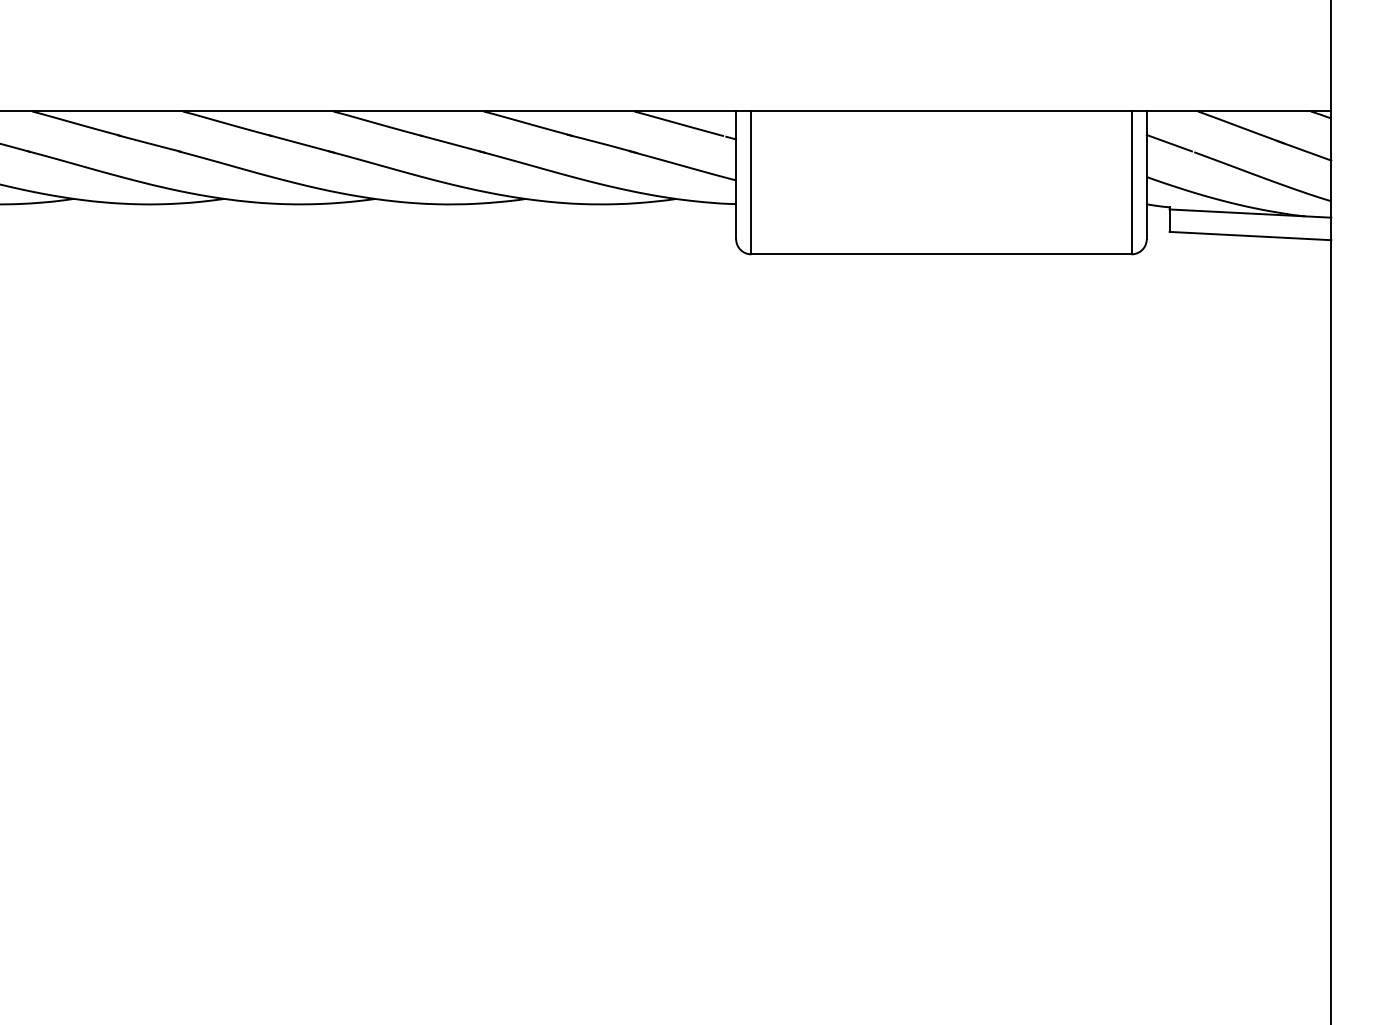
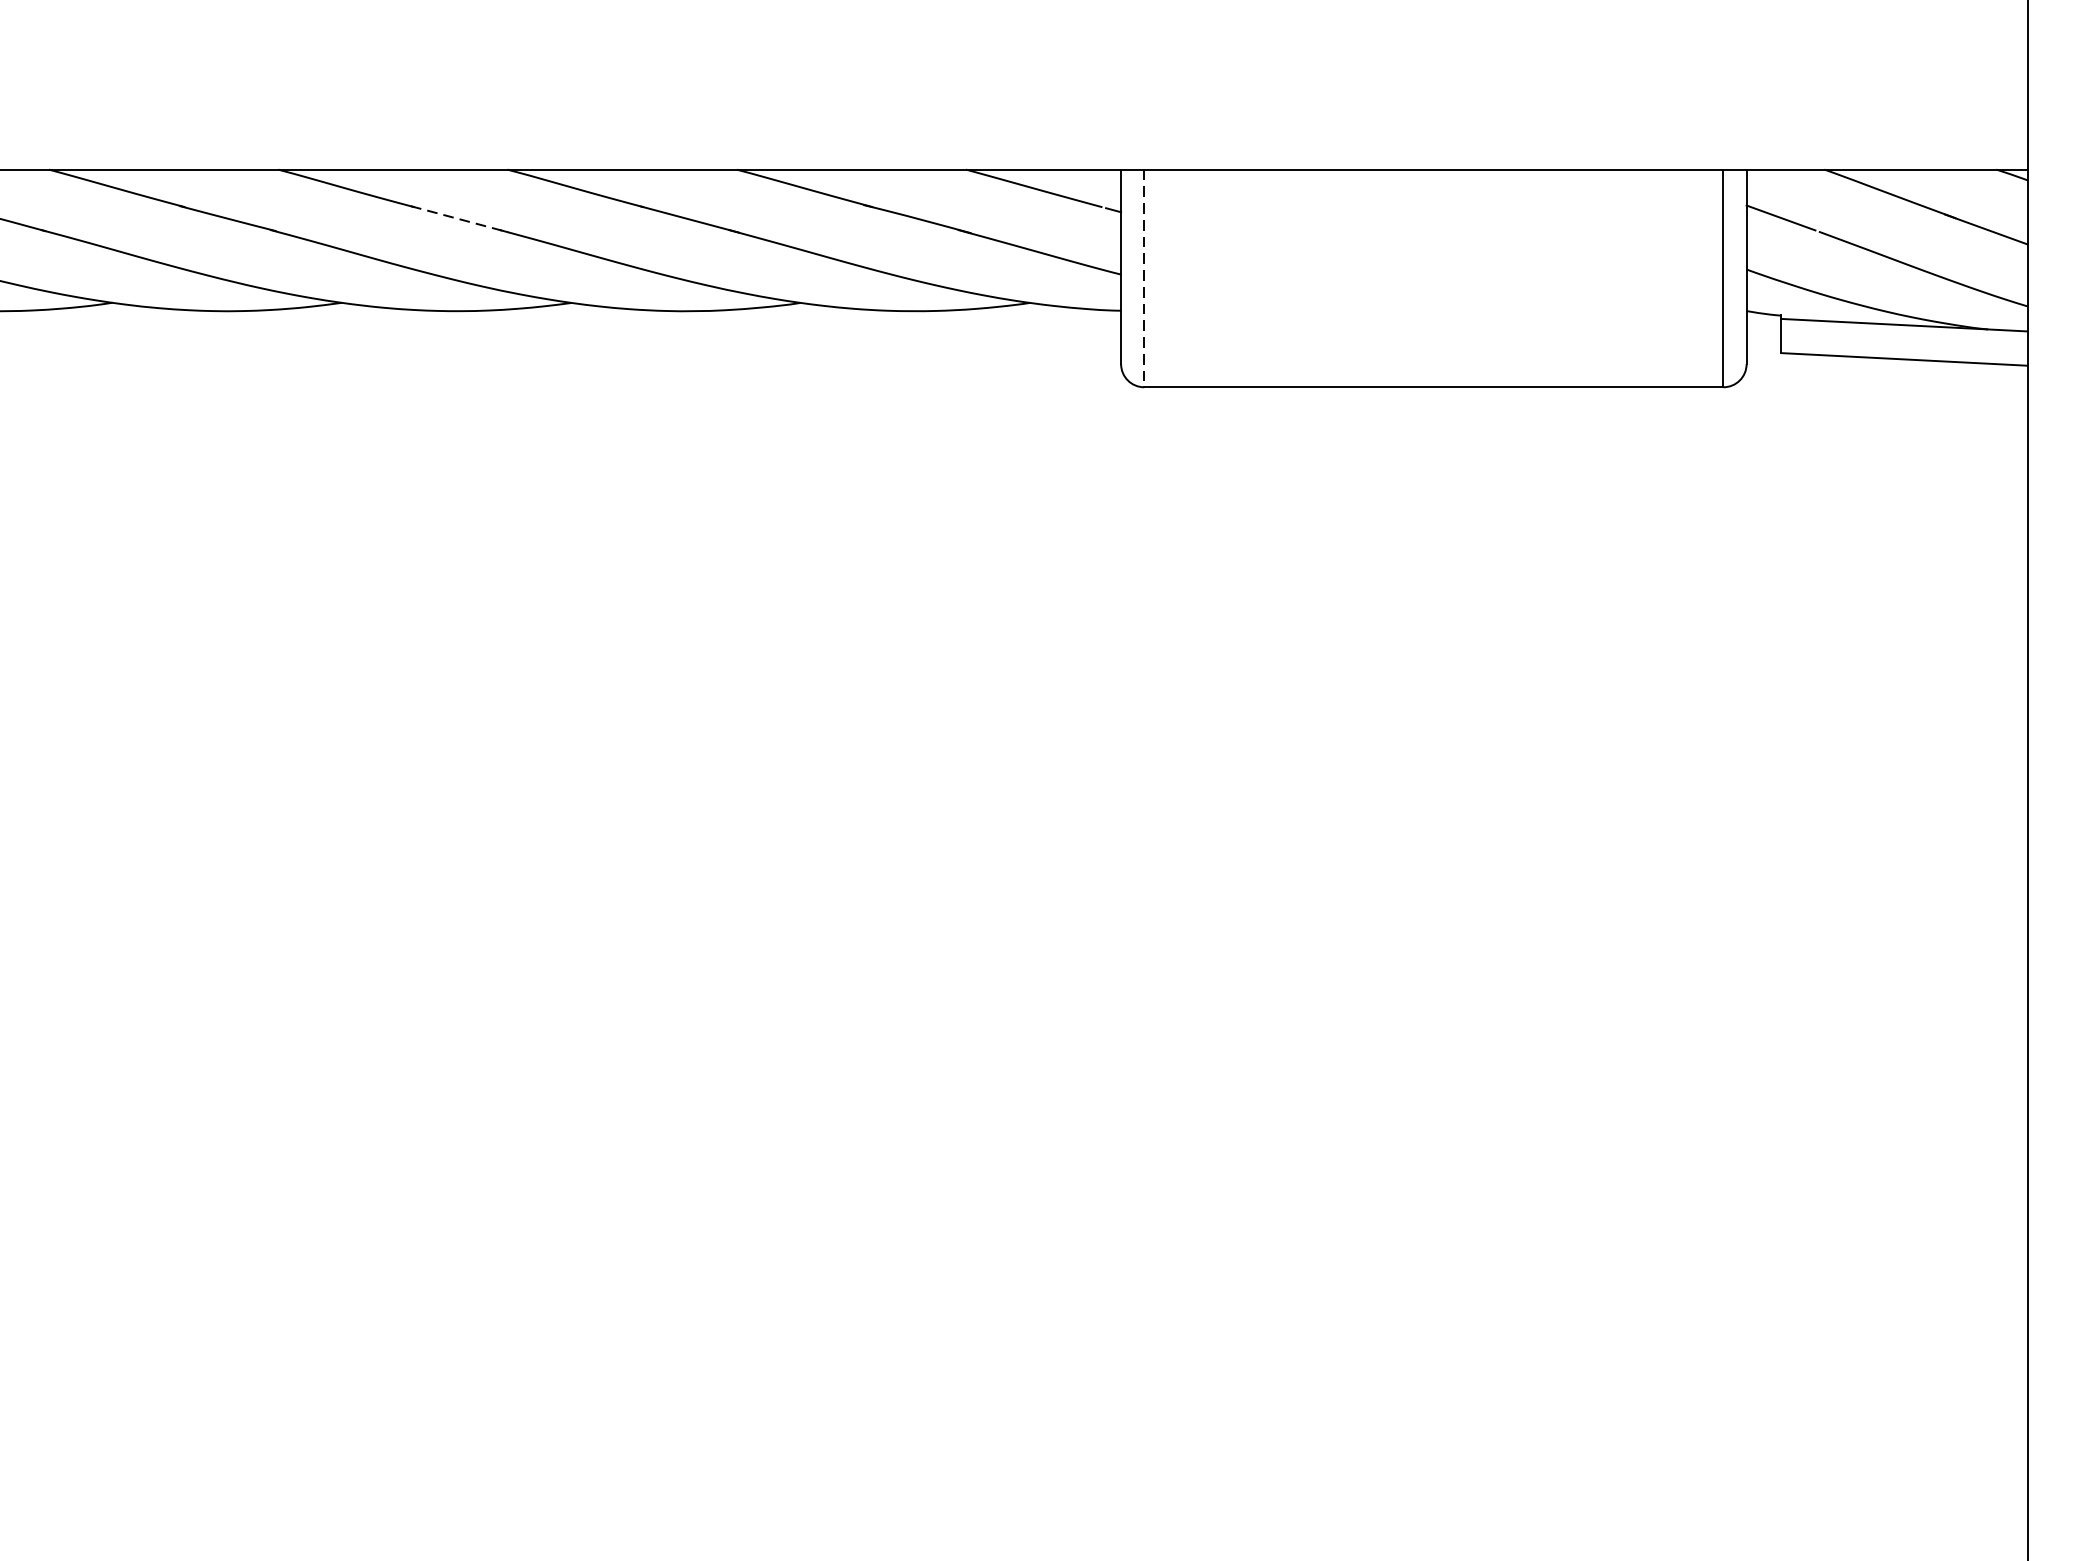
line: (302, 144) -> (460, 219), solid -> dashed
line: (751, 183) -> (1144, 279), solid -> dashed

